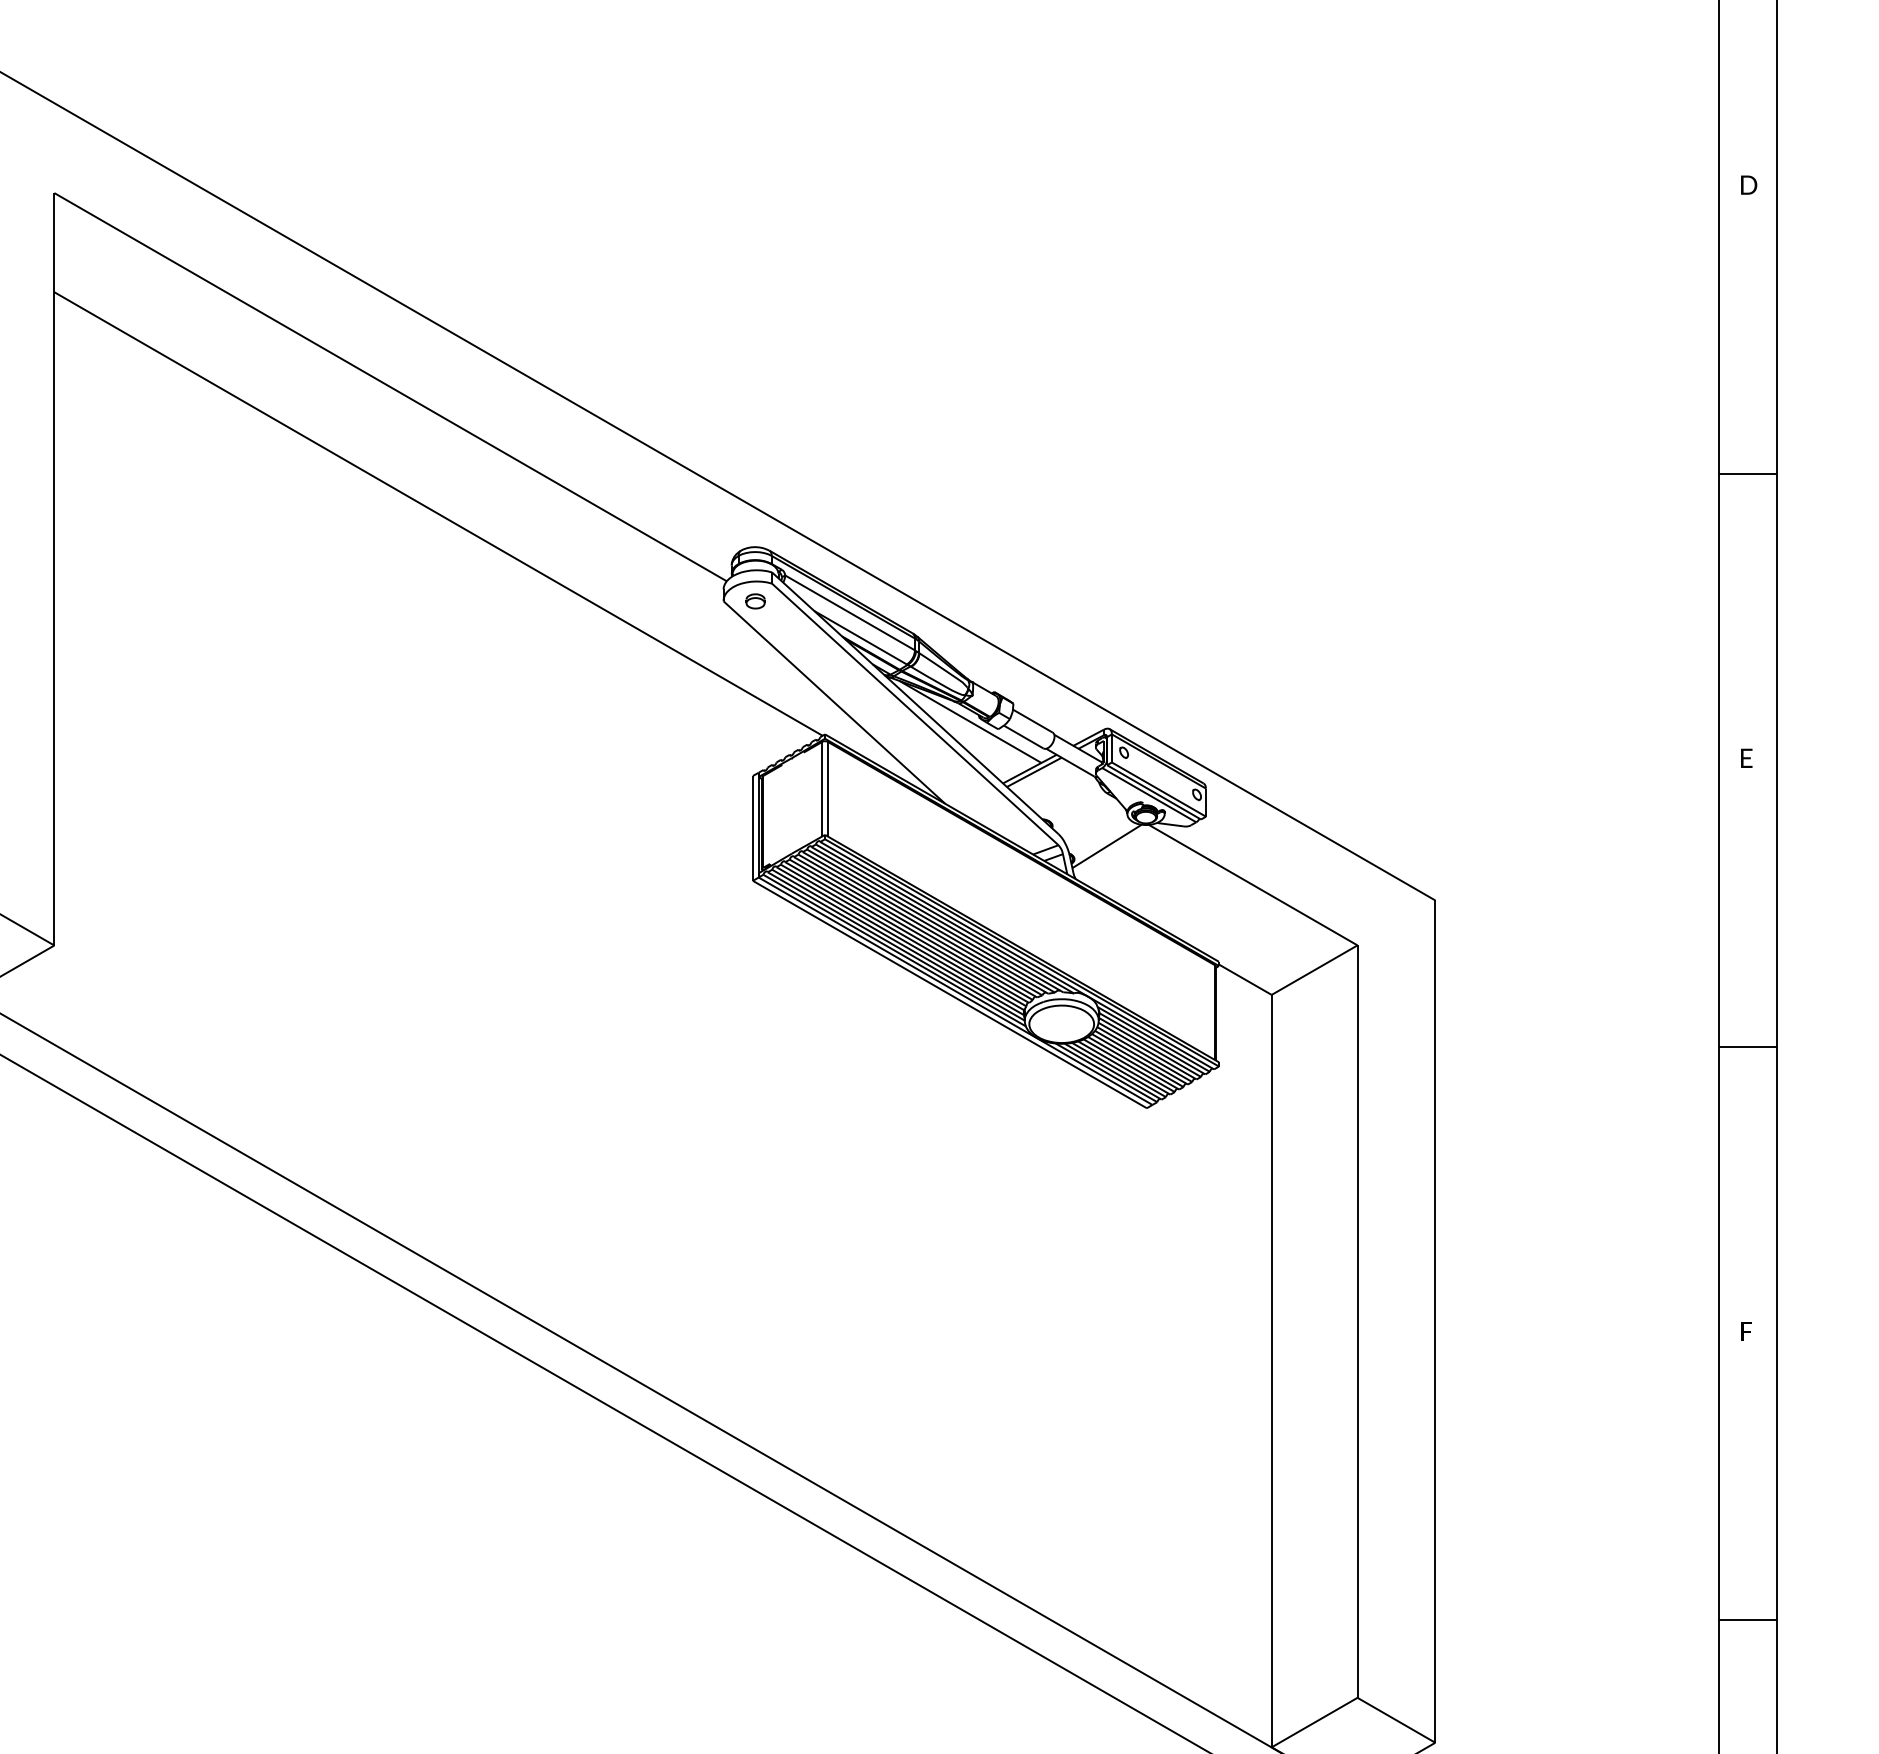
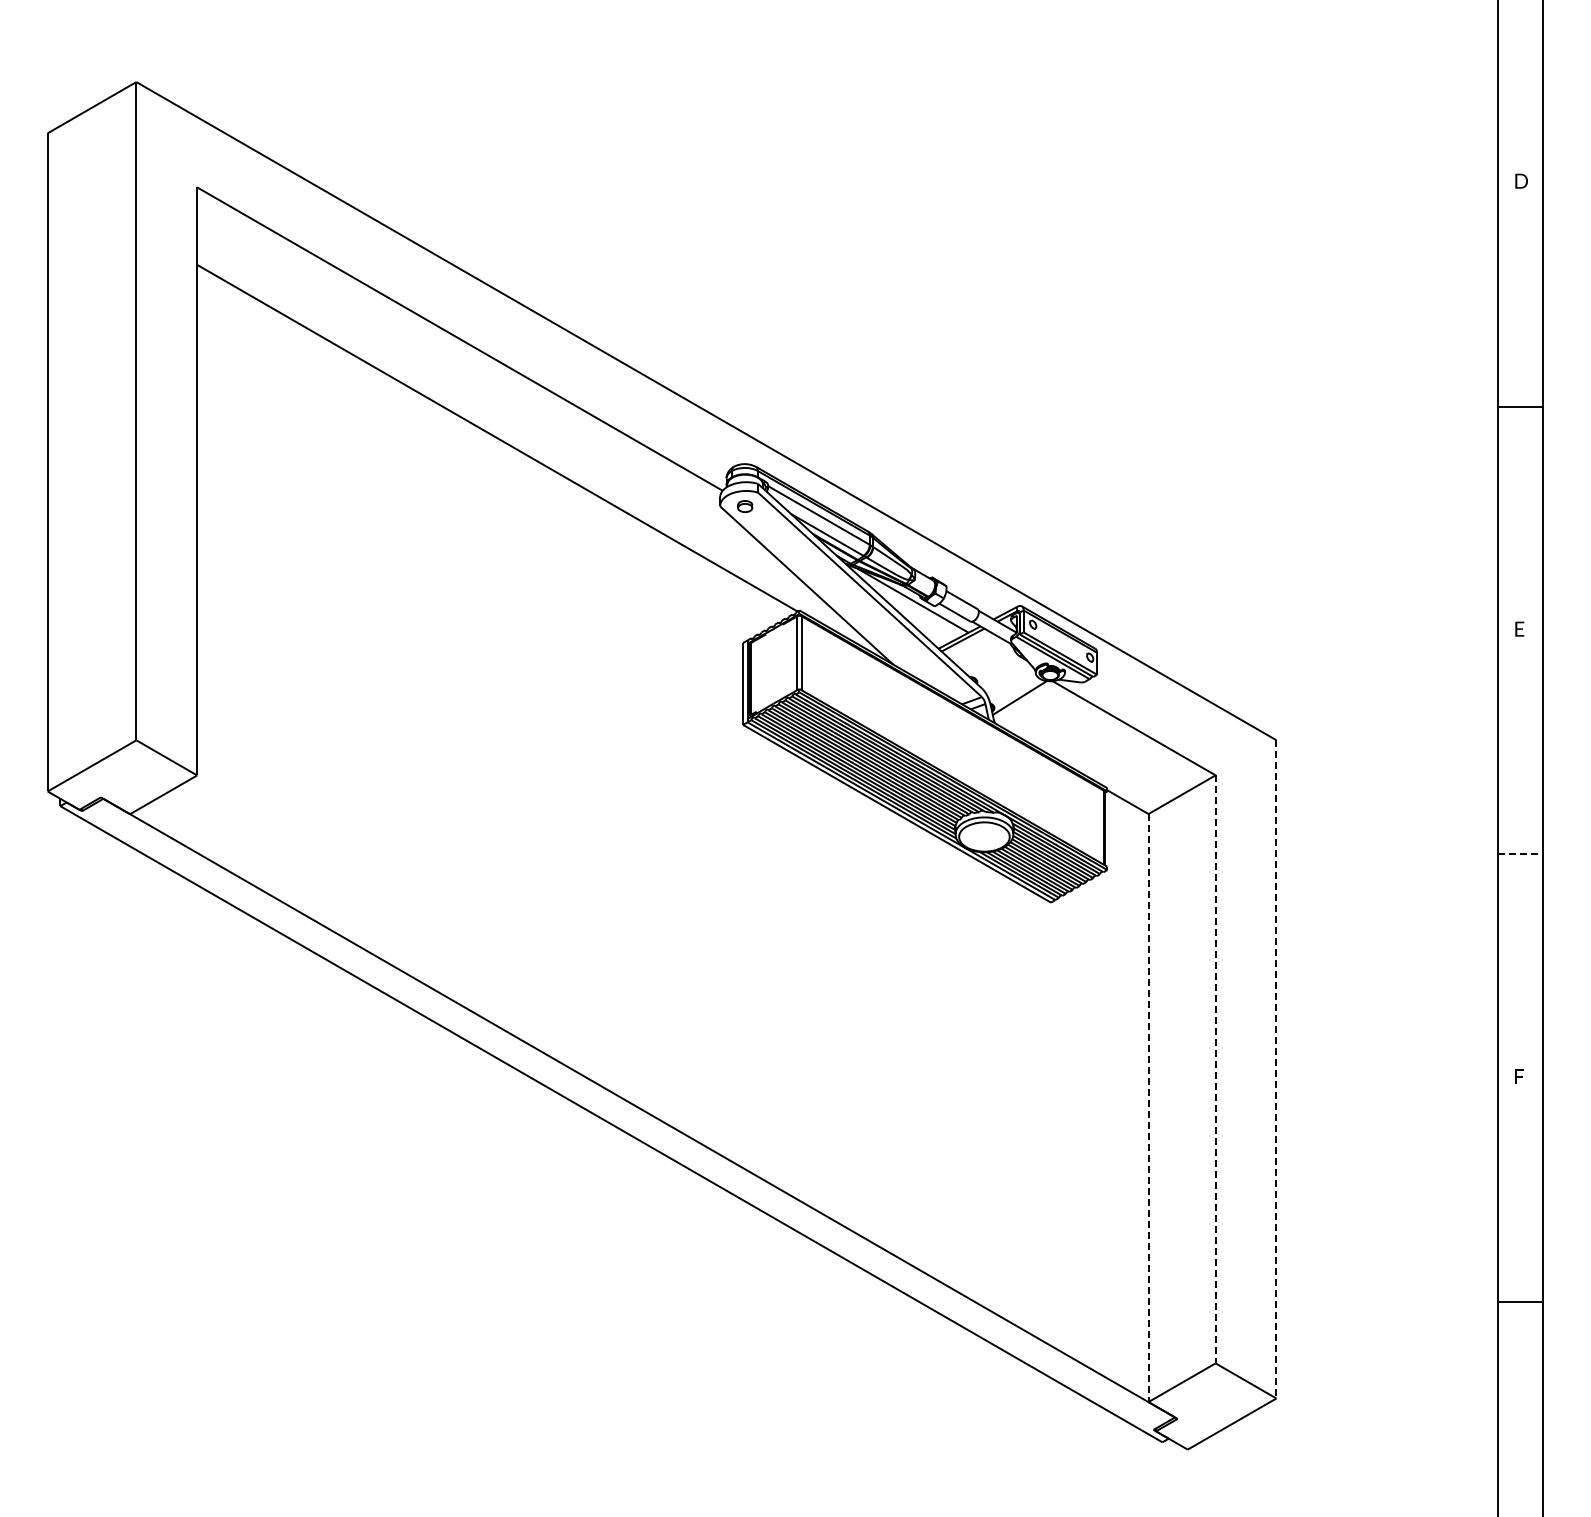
line: (1748, 1046) -> (1521, 854), solid -> dashed
line: (1357, 1321) -> (1215, 1069), solid -> dashed
line: (1435, 1321) -> (1276, 1069), solid -> dashed
line: (1271, 1371) -> (1148, 1108), solid -> dashed

